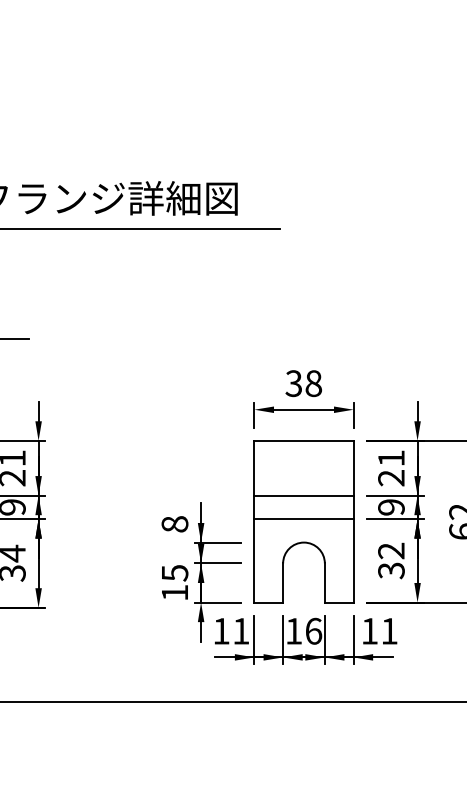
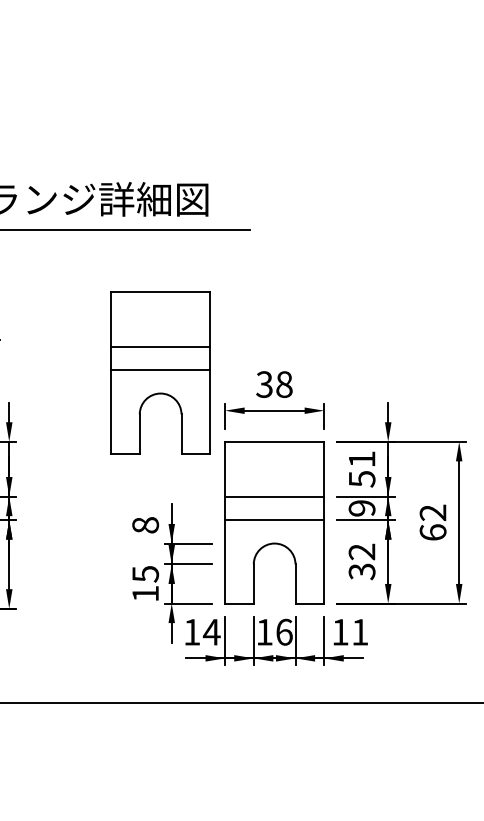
part: (189, 371) -> (160, 372), added
text: (390, 478) -> (361, 479), 21 -> 51
text: (240, 631) -> (211, 632), 11 -> 14

